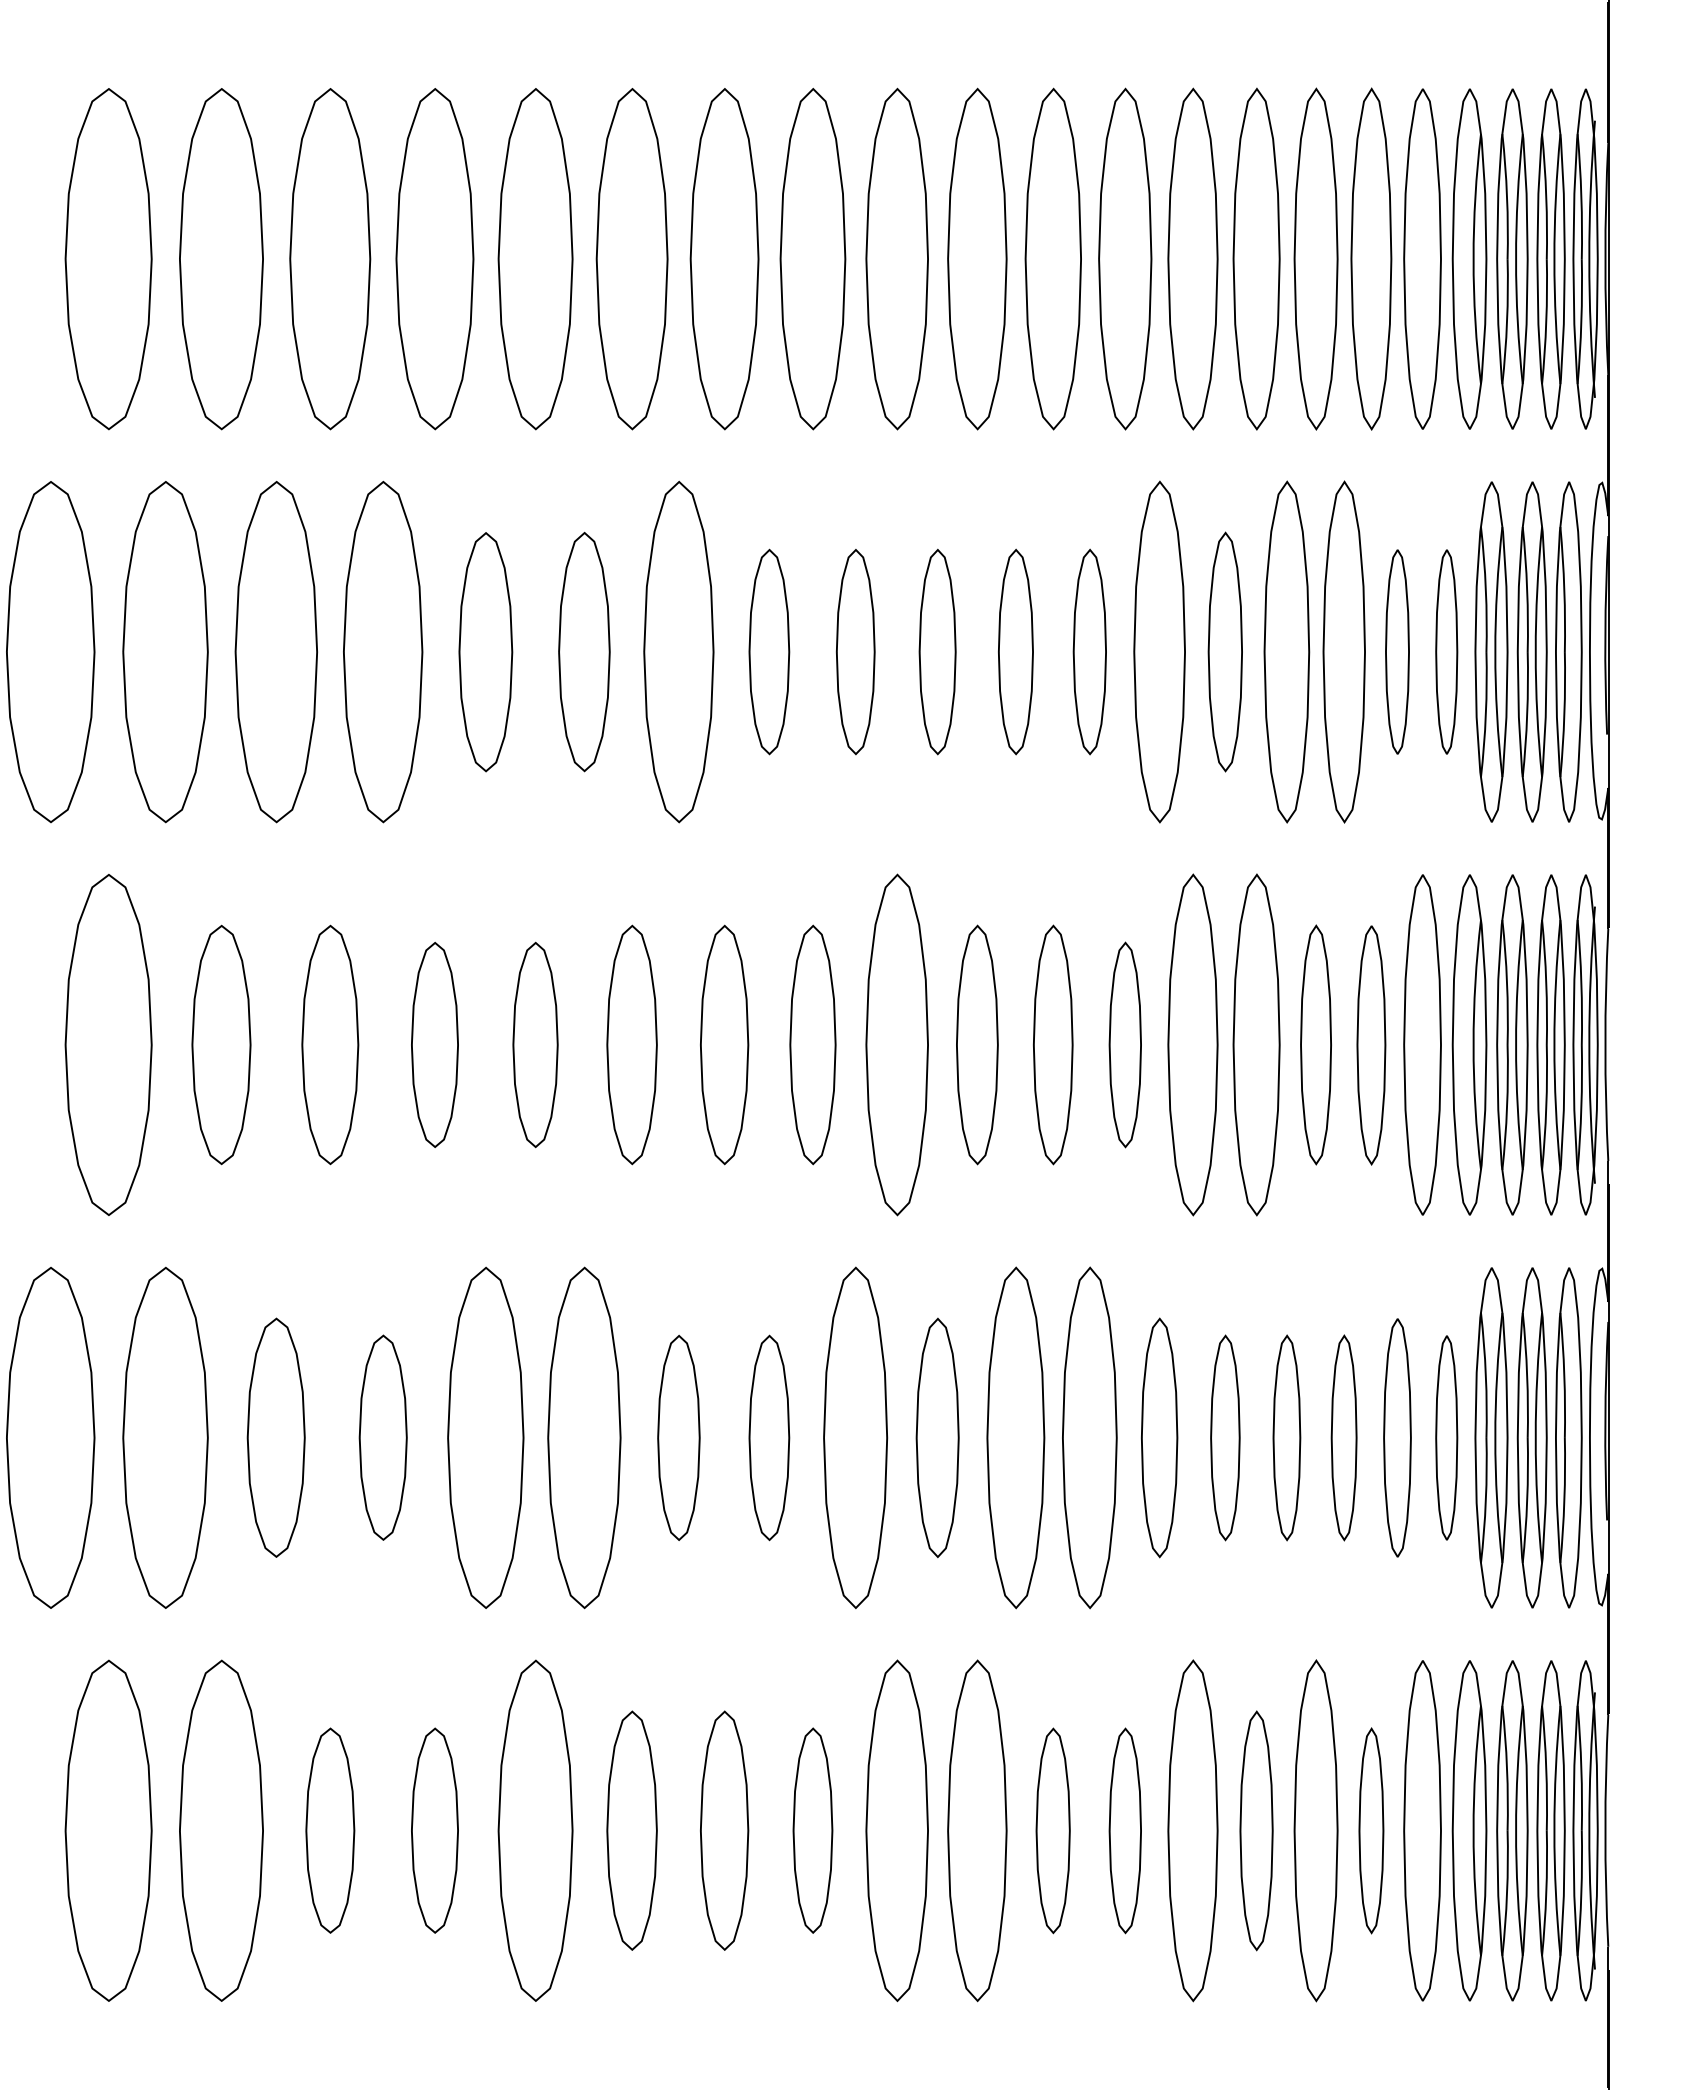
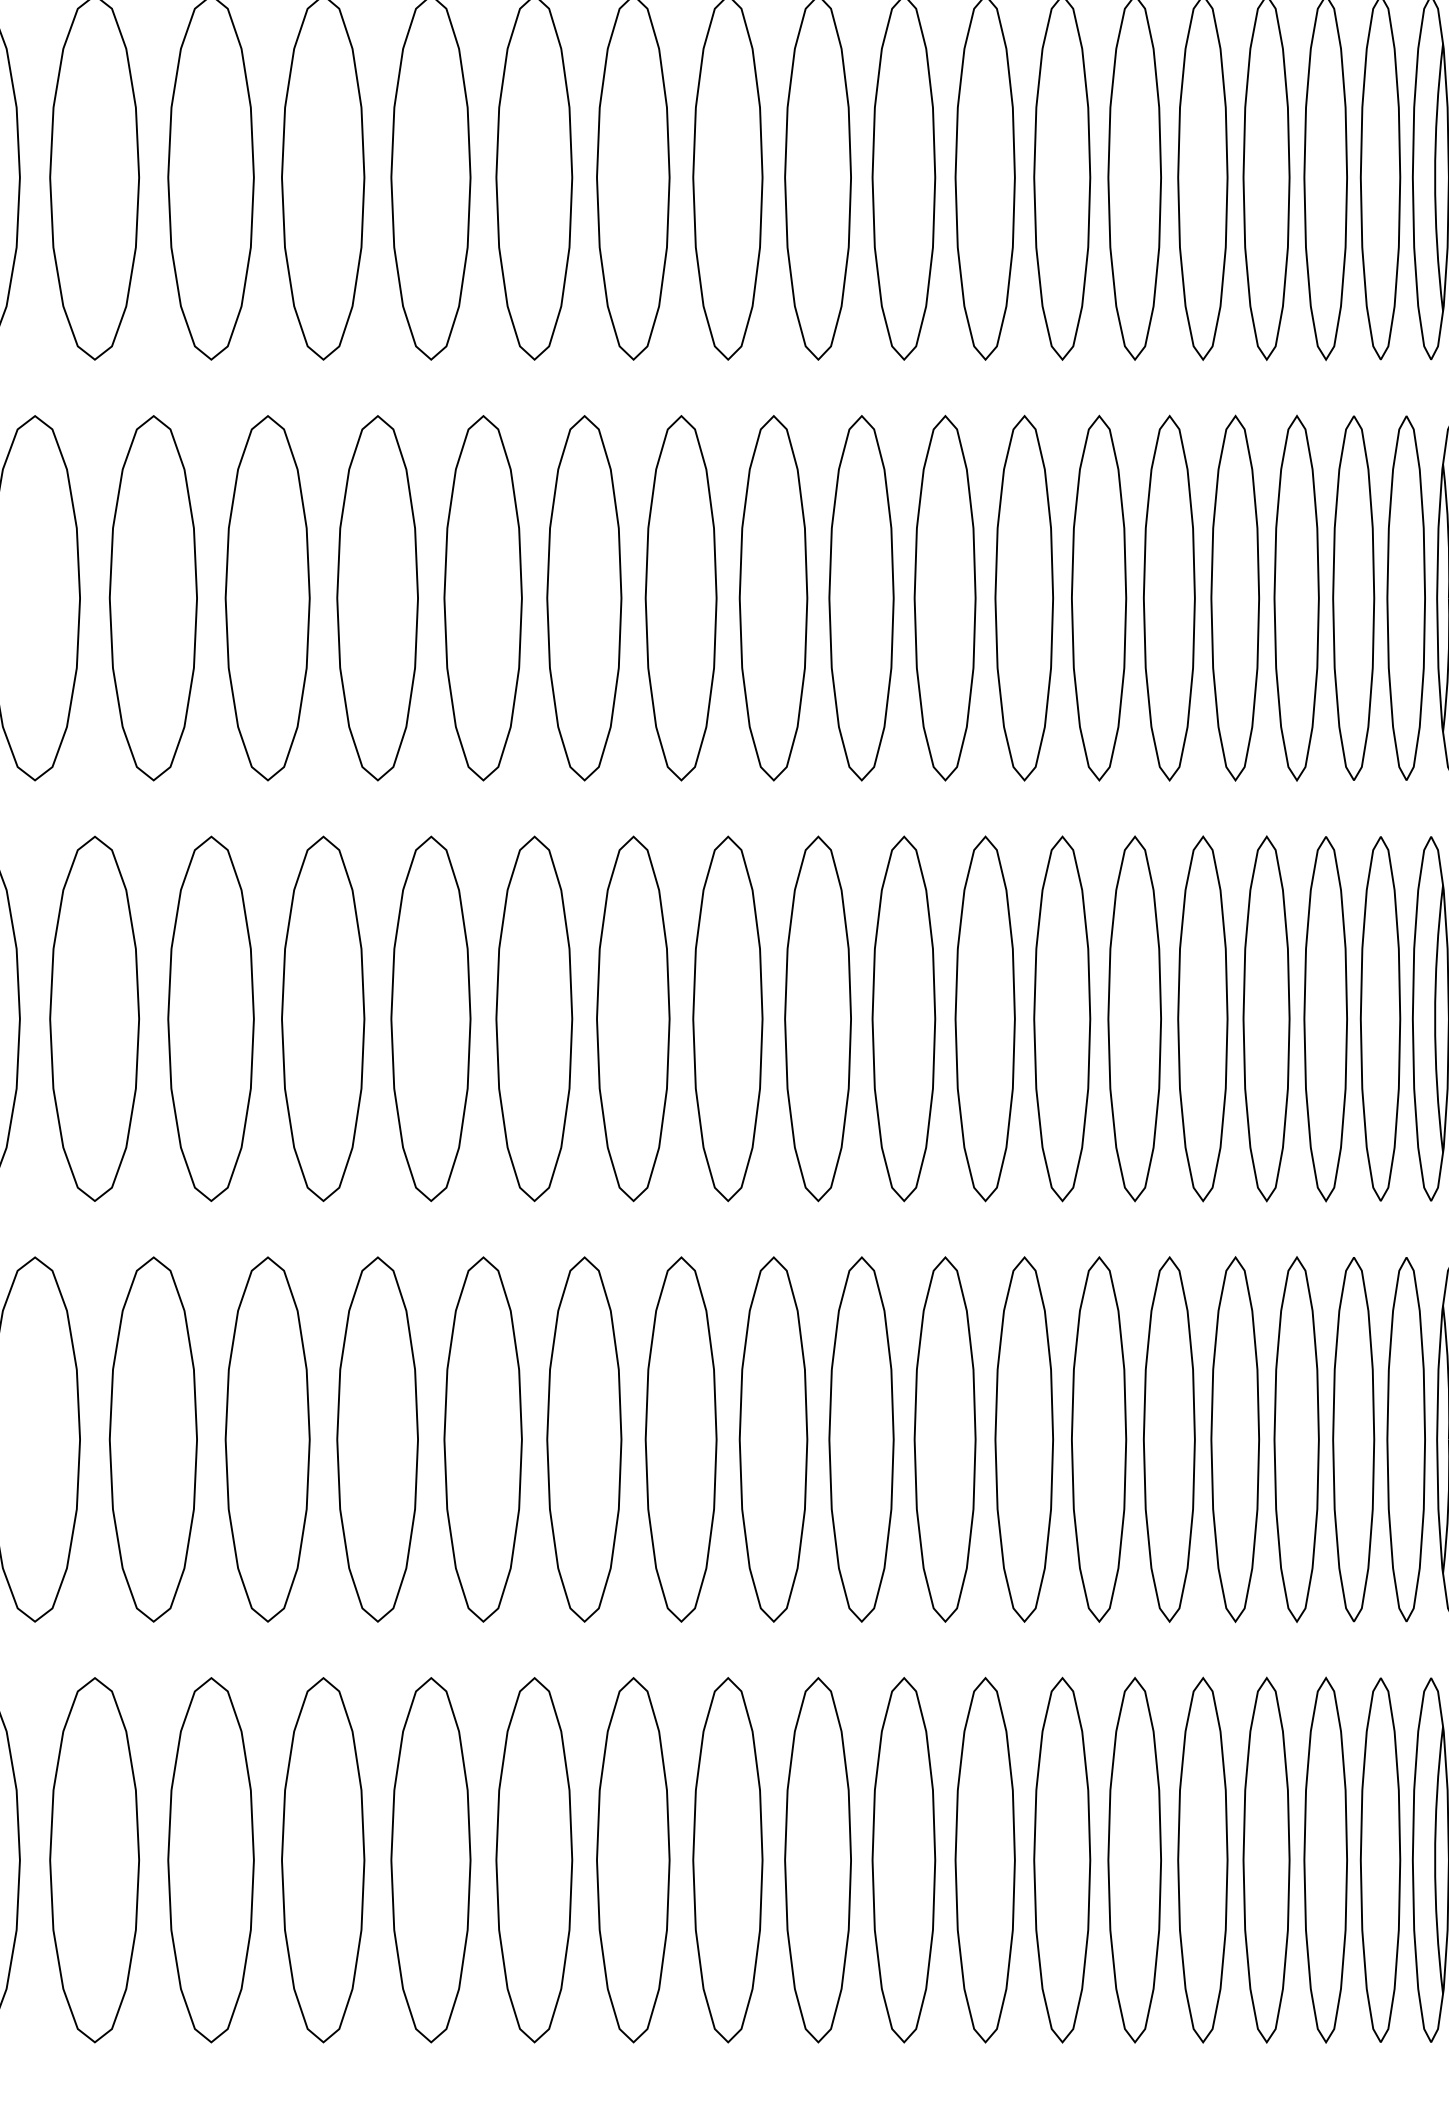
part: (584, 651) -> (483, 597), size x1.43
part: (769, 651) -> (681, 597), size x1.67
part: (855, 651) -> (773, 597), size x1.67
part: (937, 651) -> (861, 597), size x1.67
part: (1015, 651) -> (944, 597), size x1.67
part: (1089, 651) -> (1023, 597), size x1.67
part: (1225, 651) -> (1169, 597), size x1.43
part: (1397, 651) -> (1353, 597), size x1.67
part: (1446, 651) -> (1406, 597), size x1.67
part: (485, 652) -> (377, 598), size x1.43
part: (221, 1044) -> (94, 1018), size x1.43
part: (330, 1044) -> (211, 1018), size x1.43
part: (434, 1044) -> (322, 1018), size x1.67
part: (535, 1044) -> (430, 1018), size x1.67
part: (631, 1044) -> (533, 1018), size x1.43
part: (724, 1044) -> (633, 1018), size x1.43
part: (812, 1044) -> (727, 1018), size x1.43
part: (977, 1044) -> (904, 1018), size x1.43
part: (1052, 1044) -> (984, 1018), size x1.43
part: (1125, 1044) -> (1062, 1018), size x1.67
part: (1315, 1044) -> (1265, 1018), size x1.43
part: (1371, 1045) -> (1325, 1019), size x1.43
part: (275, 1437) -> (152, 1439), size x1.43
part: (383, 1437) -> (268, 1439), size x1.67
part: (678, 1437) -> (583, 1439), size x1.67
part: (769, 1437) -> (681, 1439), size x1.67
part: (937, 1437) -> (861, 1439), size x1.43
part: (1159, 1437) -> (1098, 1439), size x1.43
part: (1225, 1437) -> (1169, 1439), size x1.67
part: (1286, 1437) -> (1234, 1439), size x1.67
part: (1343, 1437) -> (1295, 1439), size x1.67
part: (1397, 1437) -> (1353, 1439), size x1.43
part: (1446, 1437) -> (1406, 1439), size x1.67
part: (330, 1830) -> (211, 1859), size x1.67
part: (434, 1830) -> (322, 1859), size x1.67
part: (631, 1830) -> (533, 1859), size x1.43
part: (724, 1830) -> (633, 1859), size x1.43
part: (812, 1830) -> (727, 1859), size x1.67
part: (1052, 1830) -> (984, 1859), size x1.67
part: (1125, 1830) -> (1062, 1859), size x1.67
part: (1256, 1830) -> (1202, 1859), size x1.43
part: (1371, 1830) -> (1325, 1859), size x1.67

